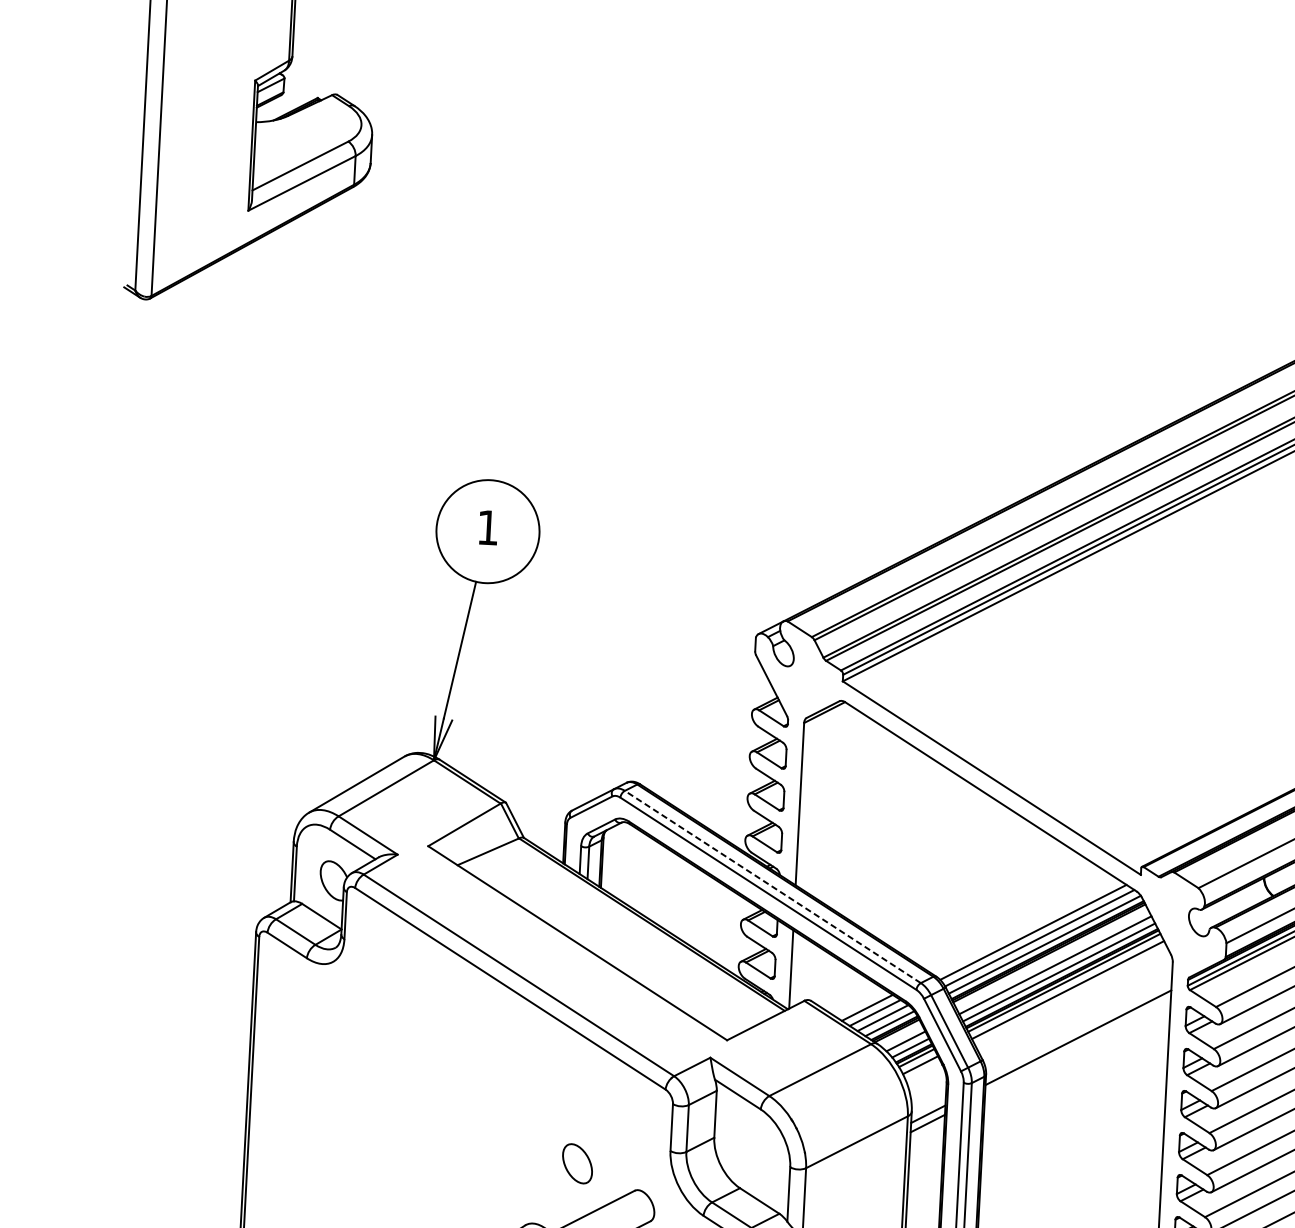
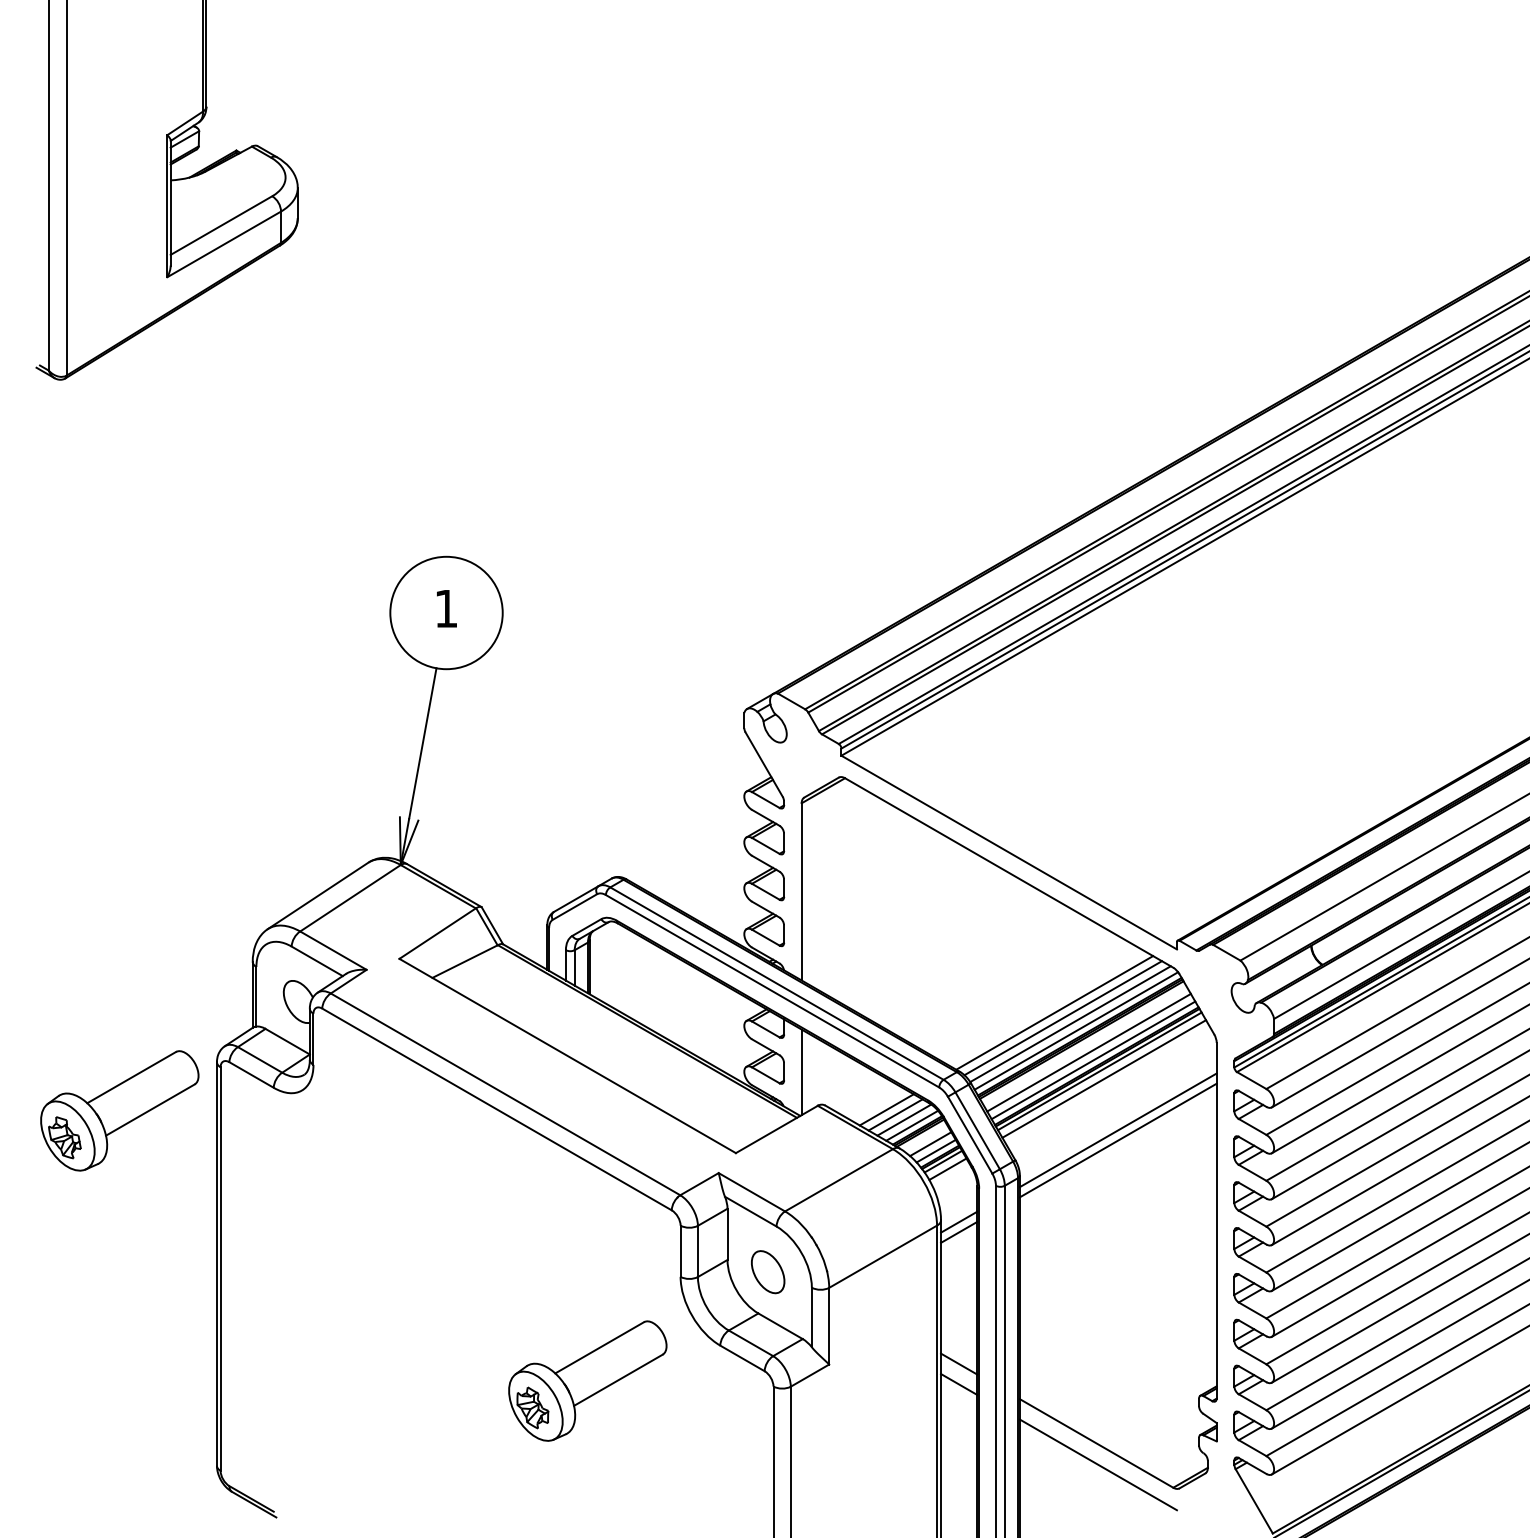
line: (772, 886) -> (776, 983), dashed -> solid
line: (1025, 926) -> (1054, 1012), added
part: (164, 971) -> (119, 1110), added
line: (1077, 1047) -> (1117, 1140), added
part: (577, 1164) -> (768, 1272), moved

